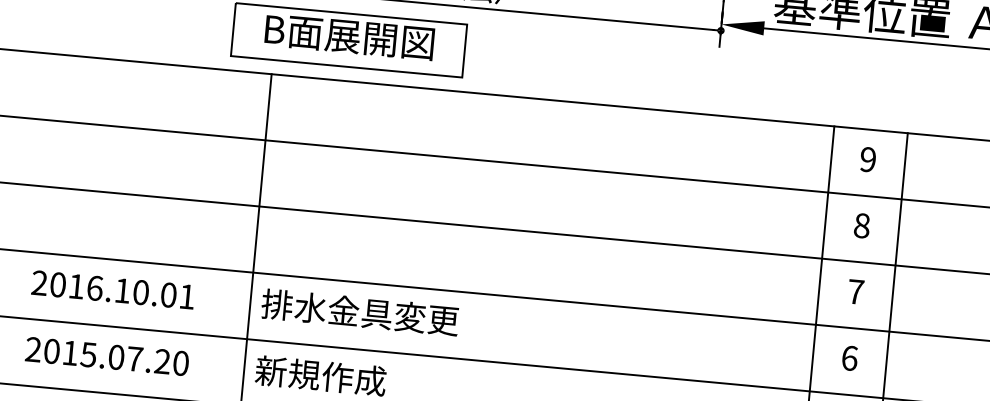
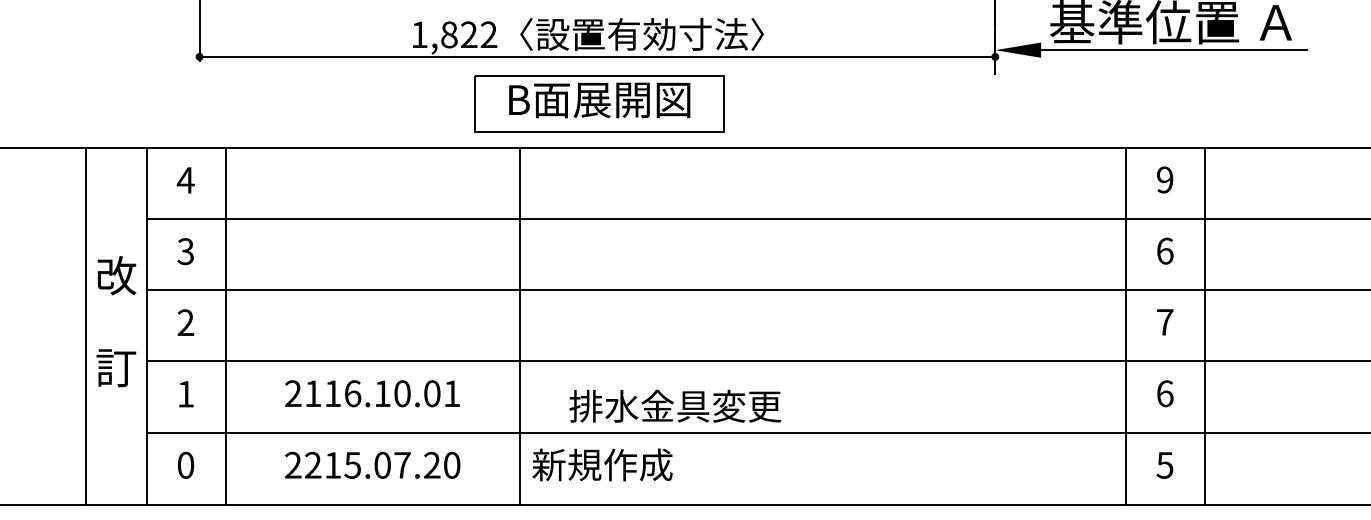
text: (862, 225) -> (1165, 250), 8 -> 6
text: (58, 284) -> (313, 393), 2016.10.01 -> 2116.10.01
text: (360, 311) -> (675, 405), moved
text: (52, 350) -> (313, 464), 2015.07.20 -> 2215.07.20

